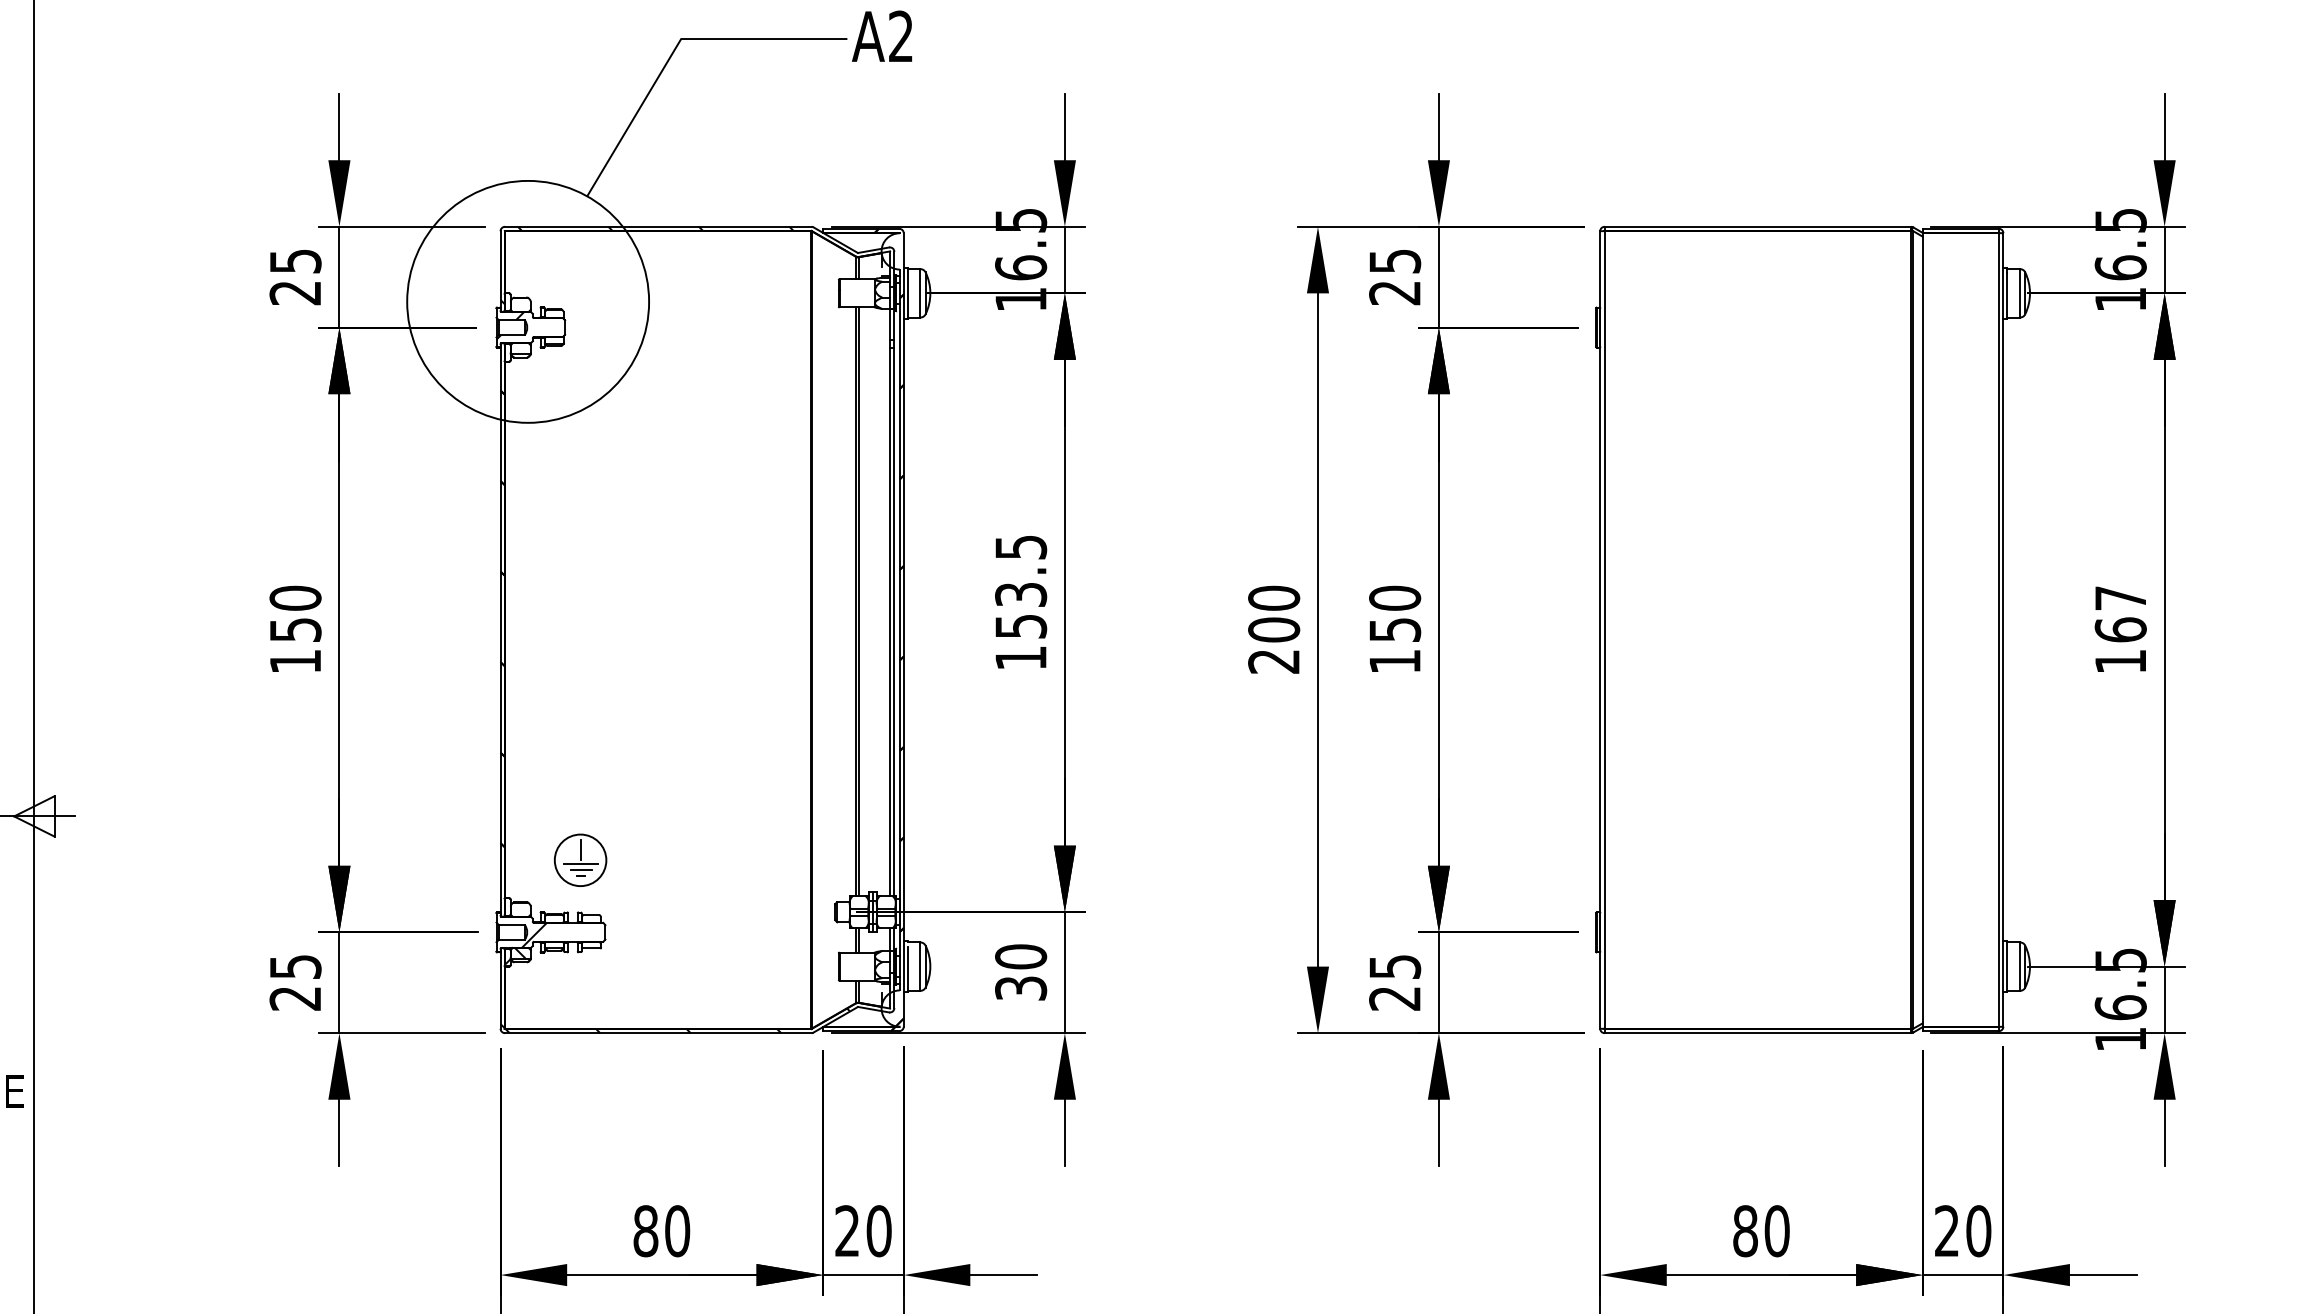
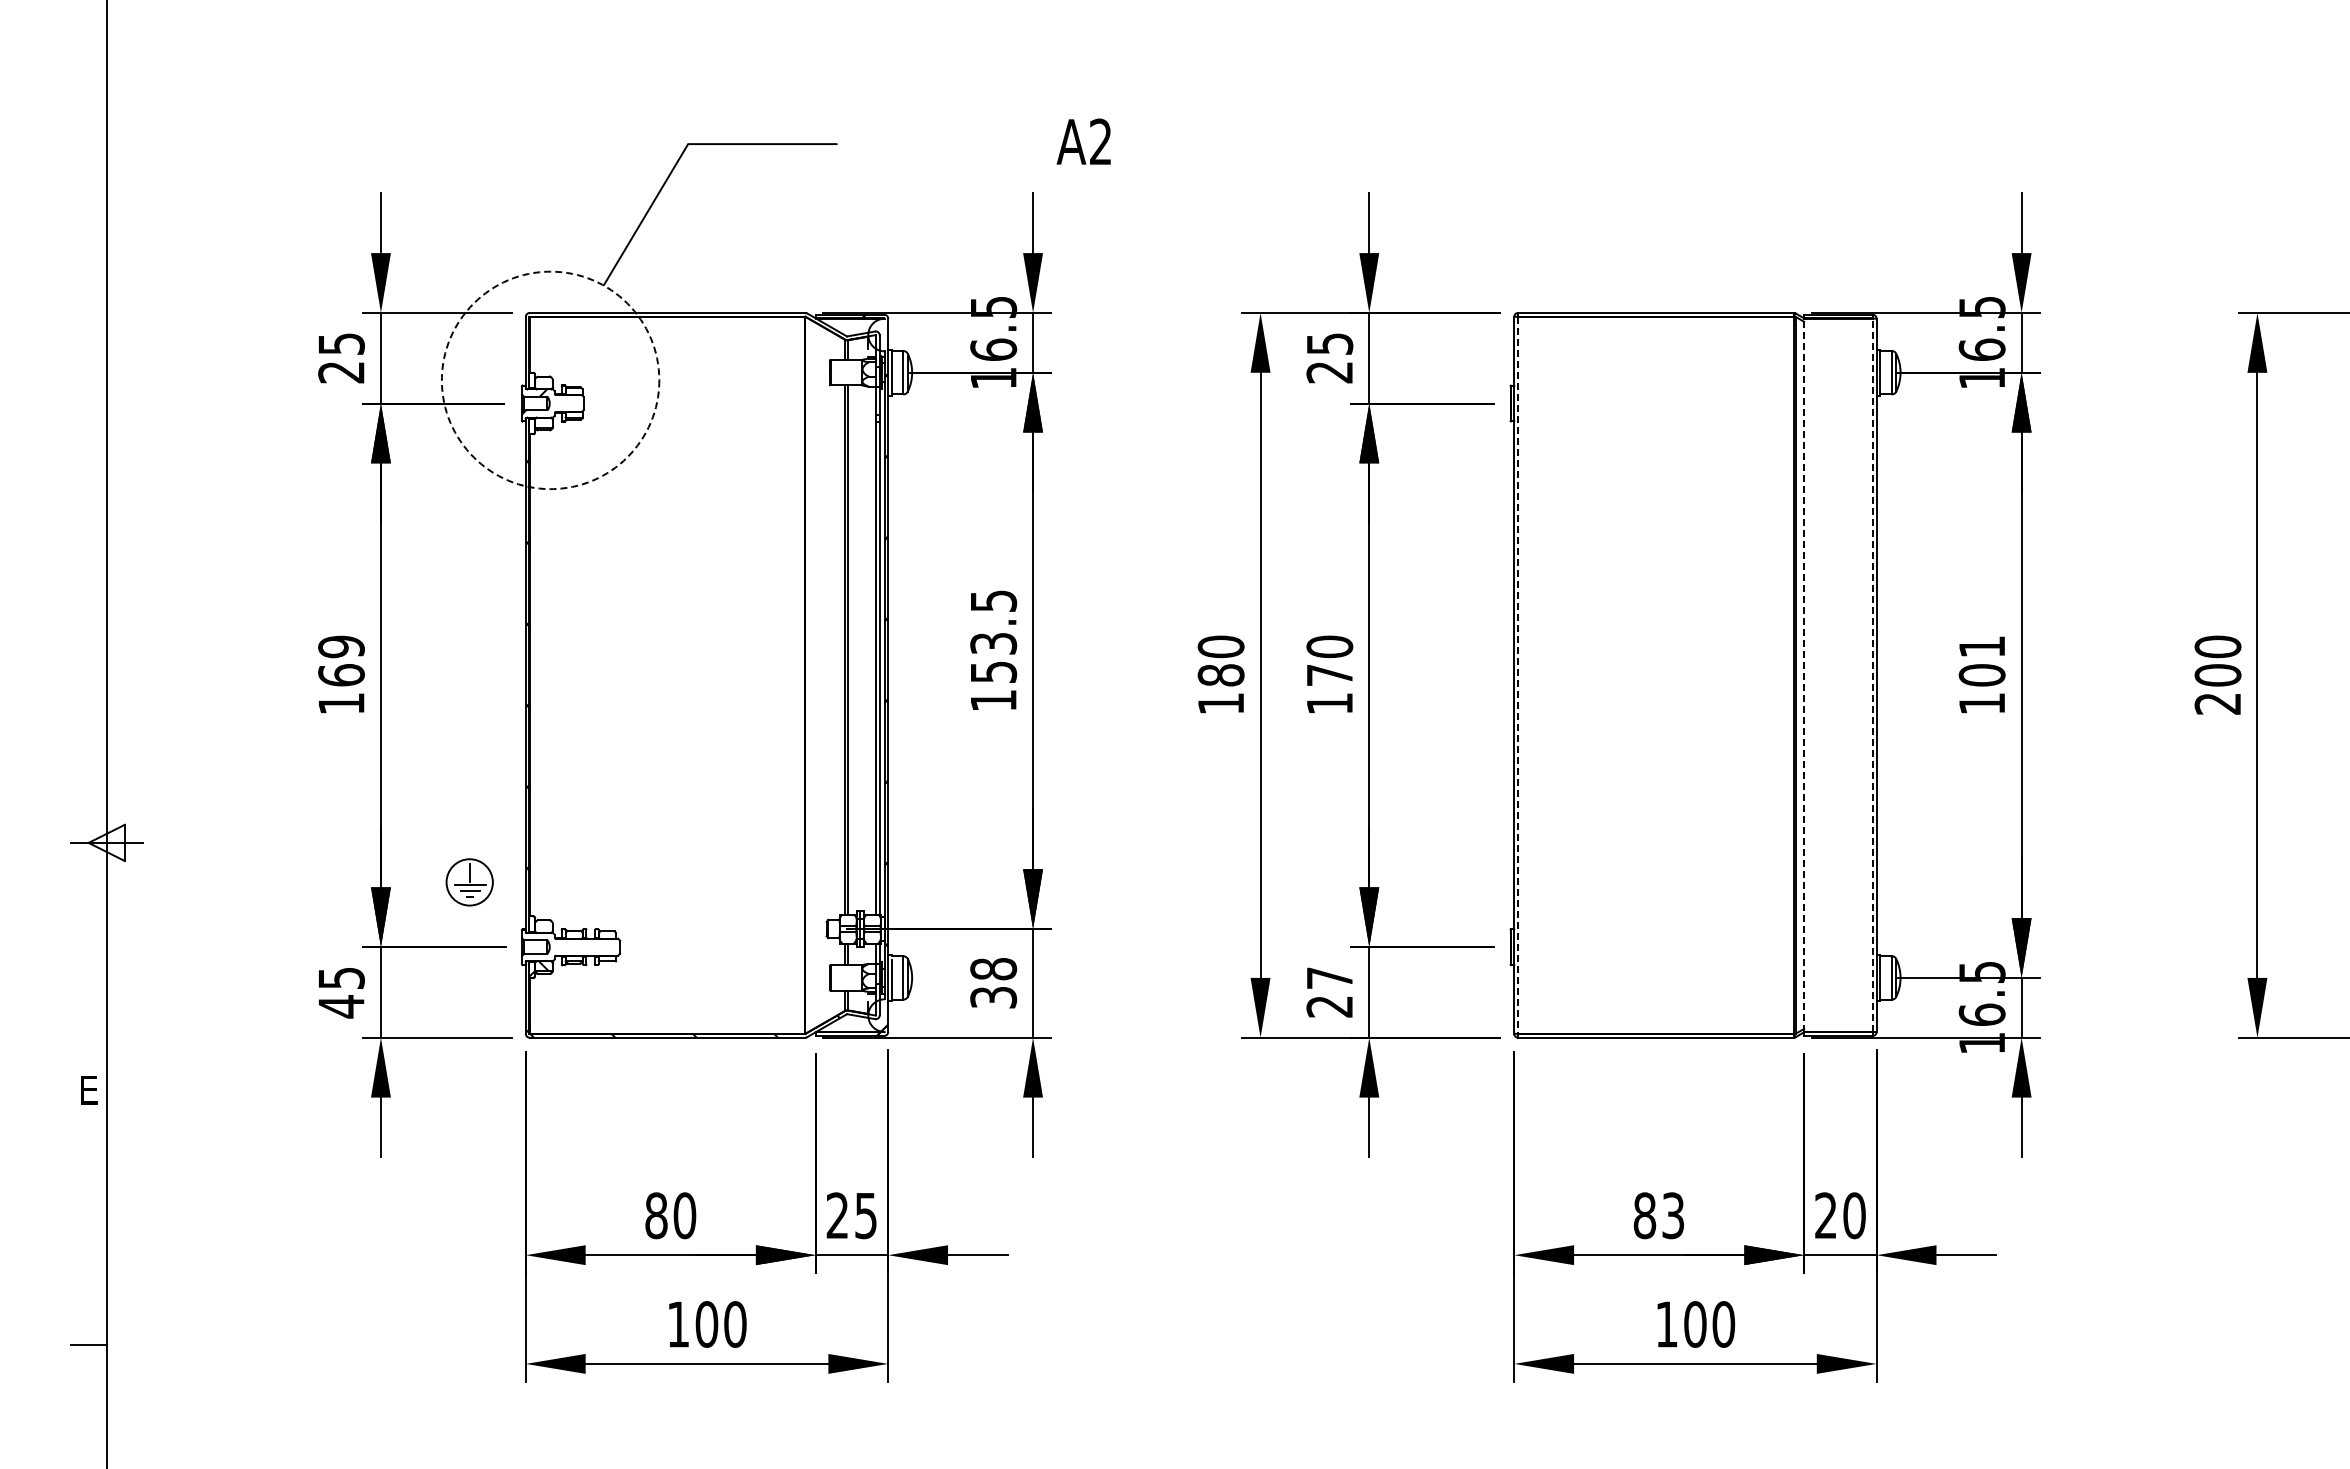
text: (881, 36) -> (1083, 141), moved
hatch: (647, 265) -> (657, 347), removed
circle: (528, 301) -> (550, 380), solid -> dashed
text: (295, 613) -> (341, 660), 150 -> 169
text: (2120, 614) -> (1981, 661), 167 -> 101
text: (1395, 630) -> (1330, 675), 150 -> 170
line: (1604, 630) -> (1518, 675), solid -> dashed
line: (1923, 630) -> (1804, 675), solid -> dashed
line: (1998, 630) -> (1872, 675), solid -> dashed
text: (1273, 645) -> (1220, 689), 200 -> 180
part: (580, 860) -> (469, 882), moved
hatch: (533, 934) -> (555, 949), removed
text: (1020, 957) -> (993, 969), 30 -> 38
text: (1395, 966) -> (1330, 977), 25 -> 27
text: (295, 998) -> (341, 1006), 25 -> 45
text: (879, 1230) -> (866, 1215), 20 -> 25
text: (1777, 1230) -> (1673, 1215), 80 -> 83

